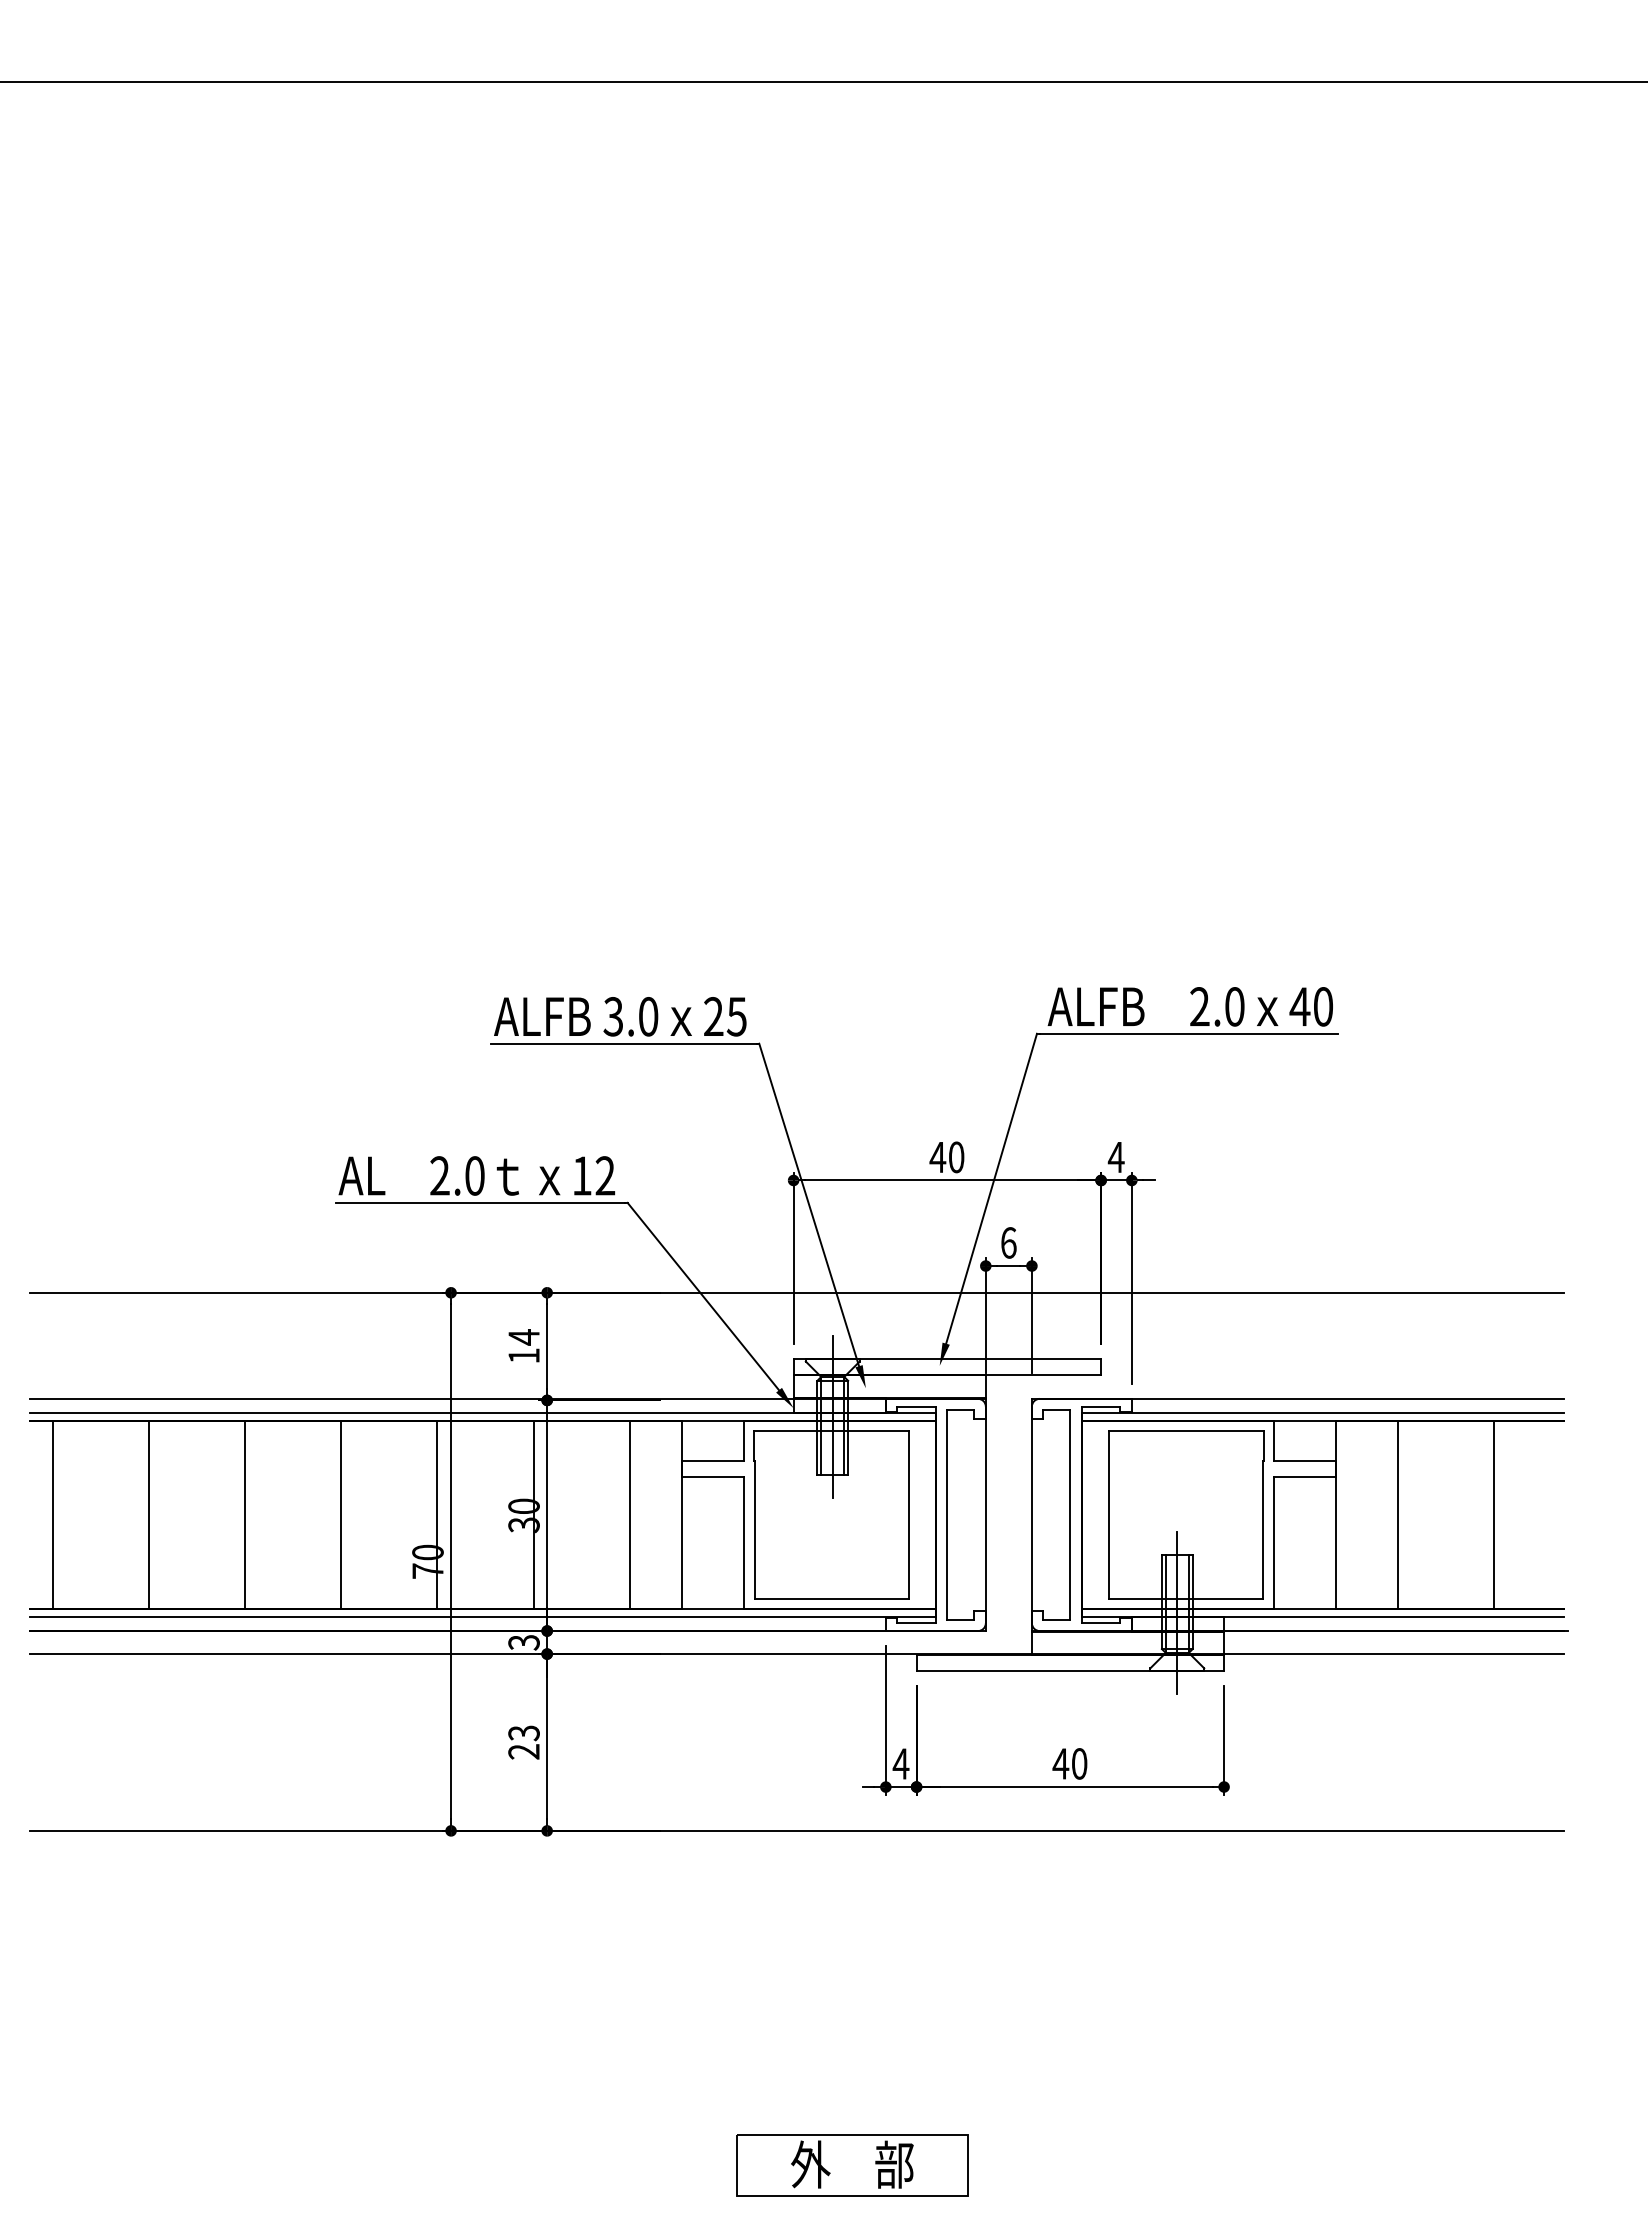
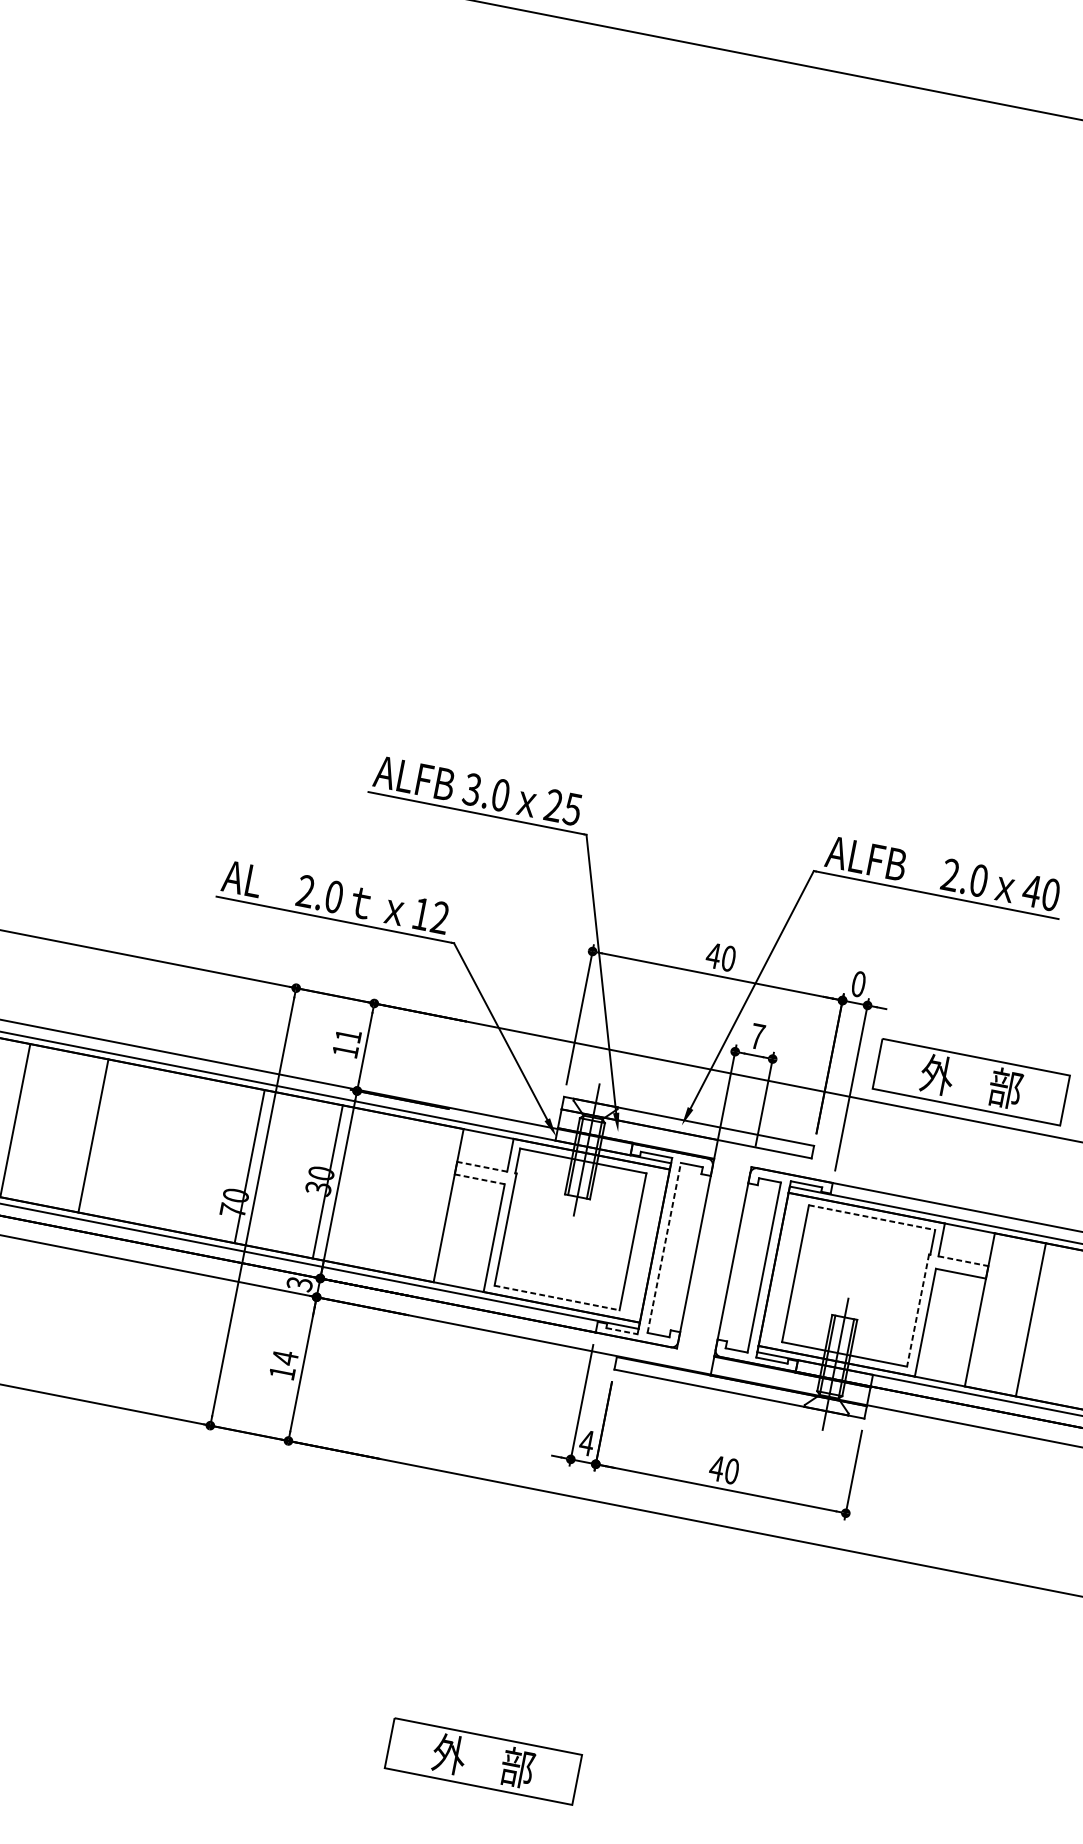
text: (1115, 1157) -> (857, 984), 4 -> 0
text: (1008, 1242) -> (757, 1036), 6 -> 7
part: (1272, 1247) -> (971, 1082), added
text: (523, 1337) -> (347, 1036), 14 -> 11
line: (1186, 1430) -> (872, 1217), solid -> dashed
line: (712, 1461) -> (481, 1167), solid -> dashed
line: (1304, 1461) -> (963, 1261), solid -> dashed
line: (712, 1476) -> (479, 1179), solid -> dashed
line: (341, 1514) -> (171, 1150), removed
line: (629, 1514) -> (405, 1196), removed
line: (947, 1514) -> (664, 1247), solid -> dashed
line: (1262, 1530) -> (917, 1310), solid -> dashed
line: (832, 1599) -> (557, 1298), solid -> dashed
line: (917, 1623) -> (622, 1331), solid -> dashed
text: (523, 1742) -> (283, 1365), 23 -> 14

